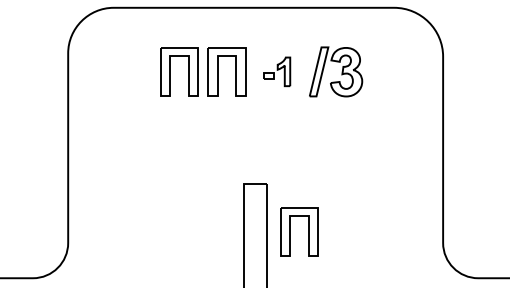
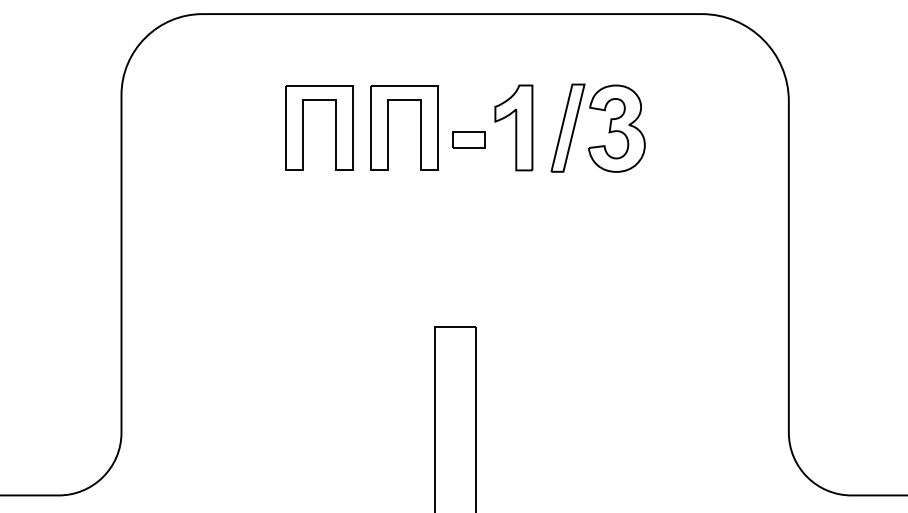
part: (276, 71) -> (492, 127), size x1.67
part: (290, 231) -> (517, 412), removed

